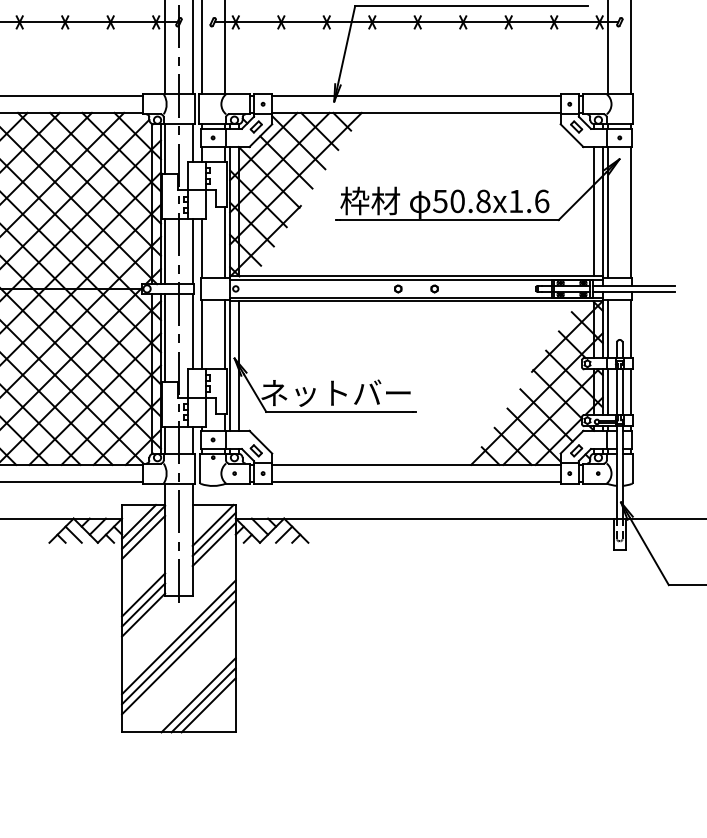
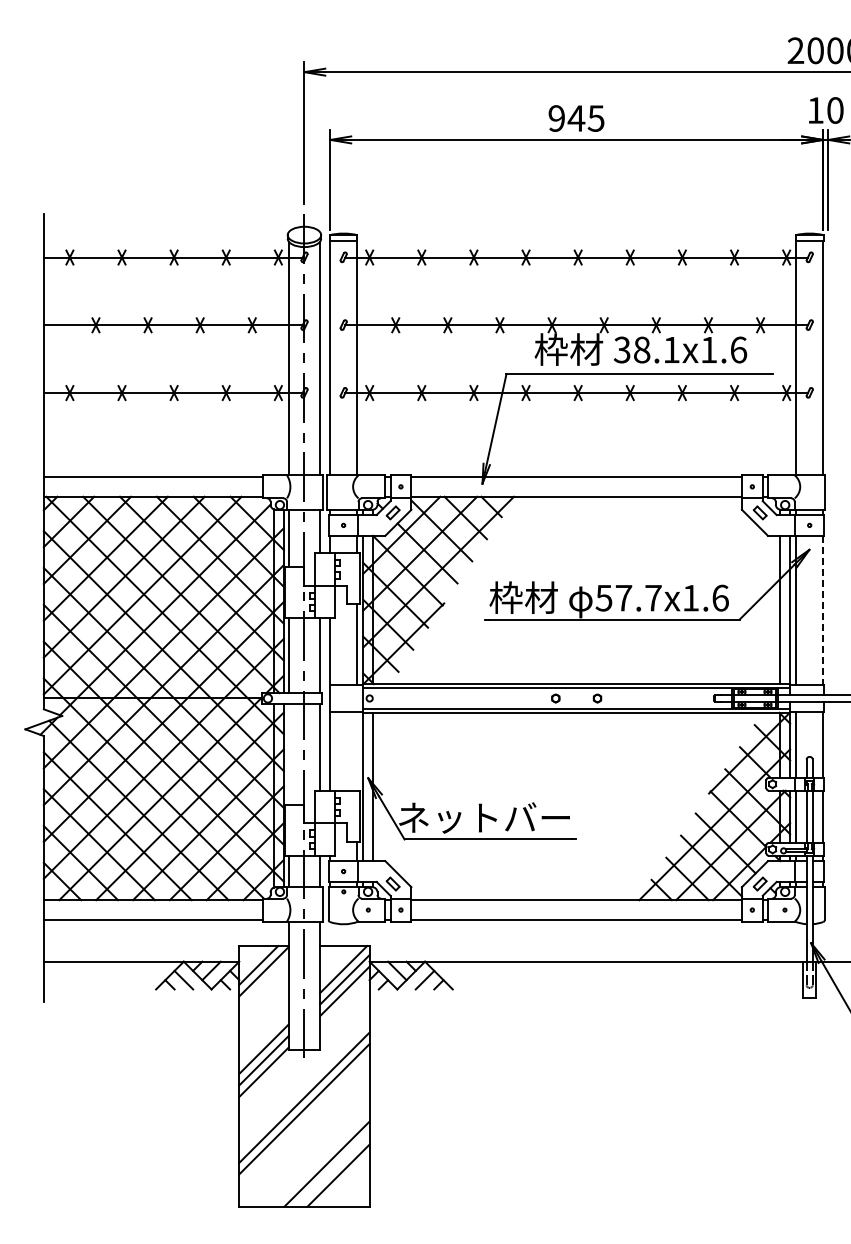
text: (470, 200) -> (638, 597), 50.8x1.6 -> 57.7x1.6
line: (630, 212) -> (822, 610), solid -> dashed
line: (224, 334) -> (356, 750), removed
line: (165, 336) -> (288, 753), removed
line: (143, 536) -> (263, 982), removed
line: (178, 657) -> (304, 1120), removed
line: (203, 699) -> (332, 1169), removed

